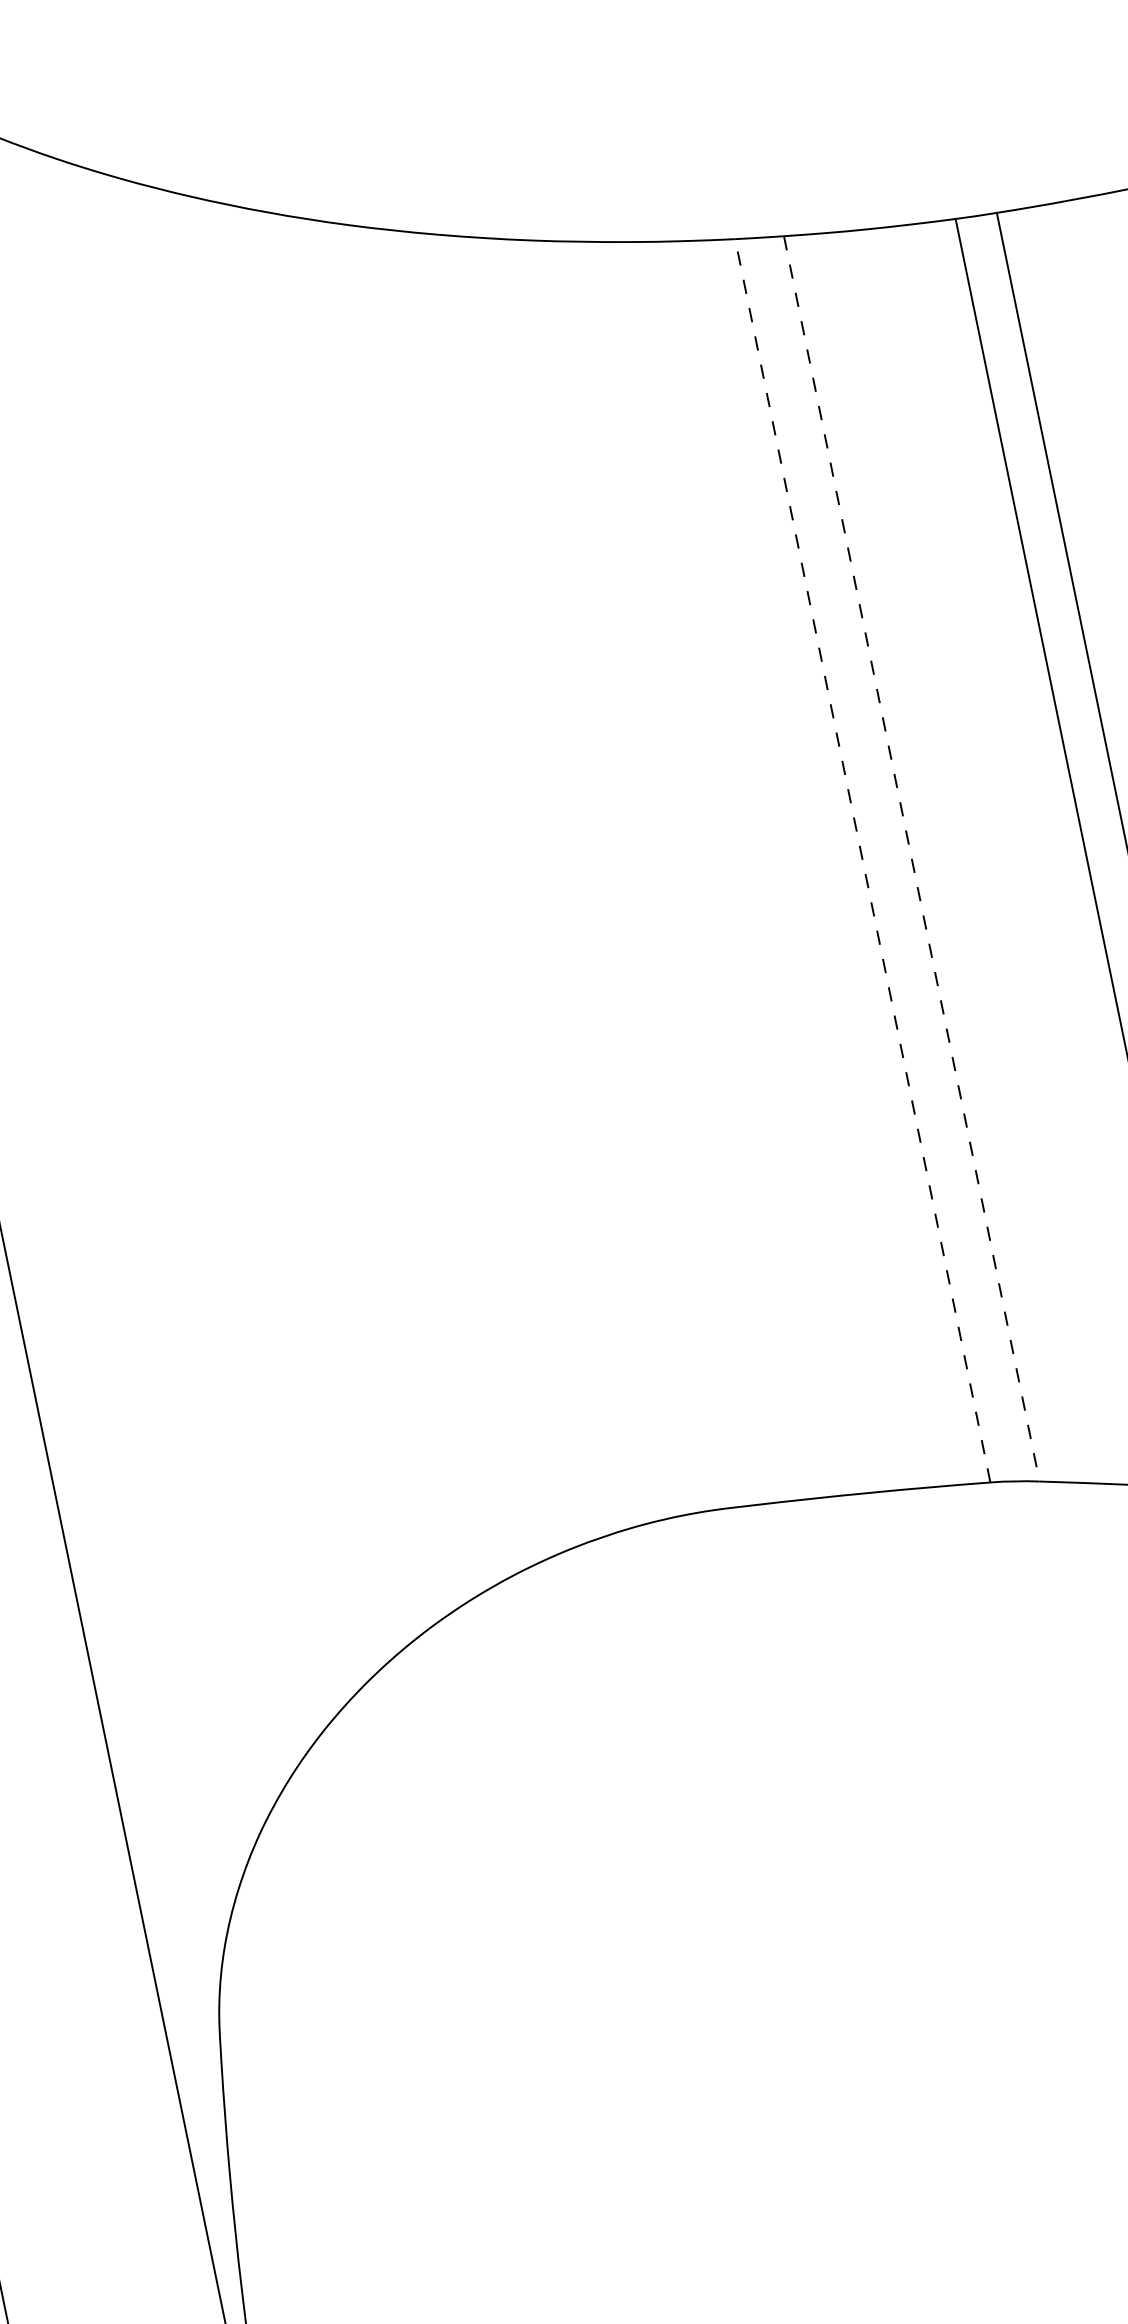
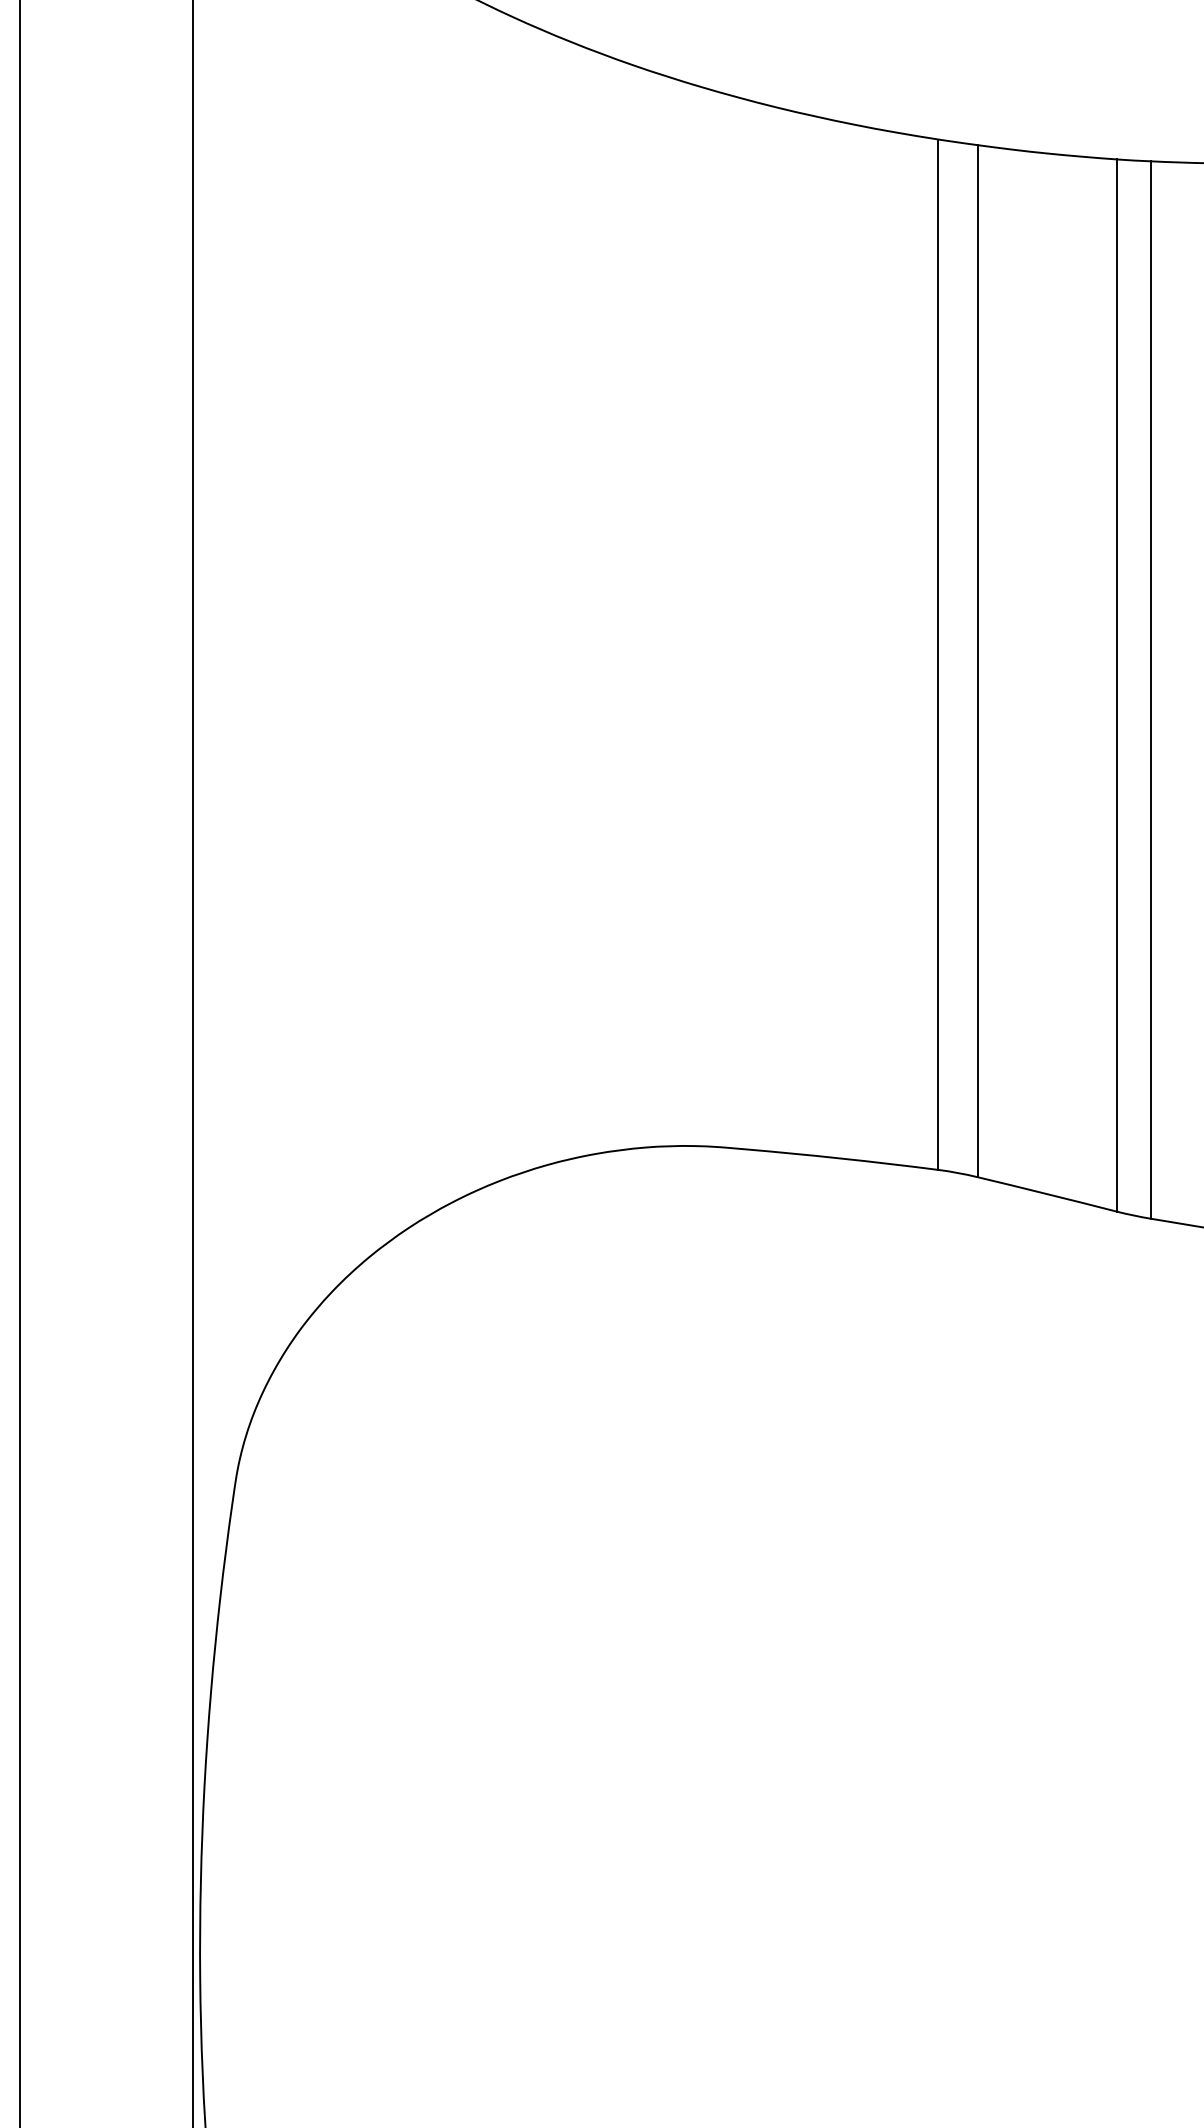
line: (911, 859) -> (977, 661), dashed -> solid
line: (863, 860) -> (938, 654), dashed -> solid

